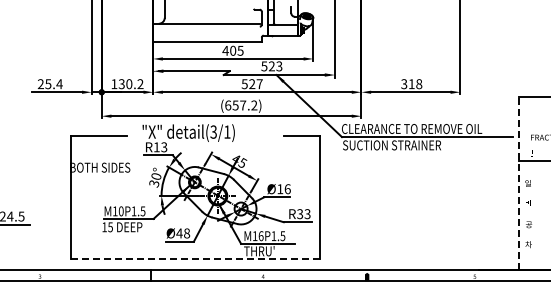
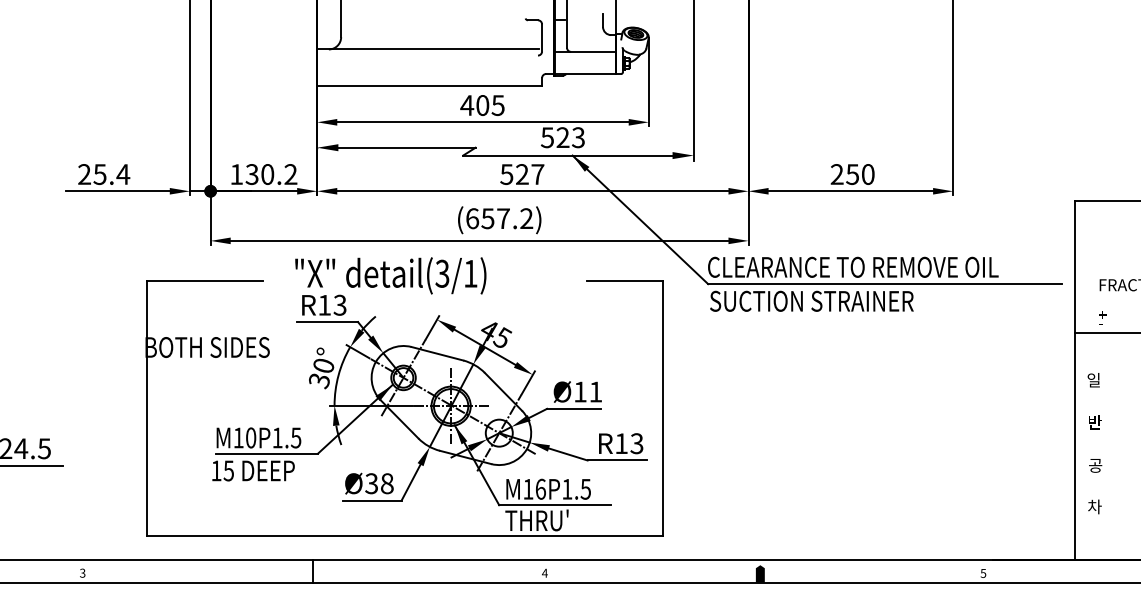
text: (411, 84) -> (852, 175), 318 -> 250
line: (519, 183) -> (1075, 380), dashed -> solid
text: (287, 189) -> (595, 392), Ø16 -> Ø11
text: (300, 214) -> (622, 444), R33 -> R13
text: (179, 233) -> (371, 483), Ø48 -> Ø38
line: (195, 258) -> (404, 535), dashed -> solid

